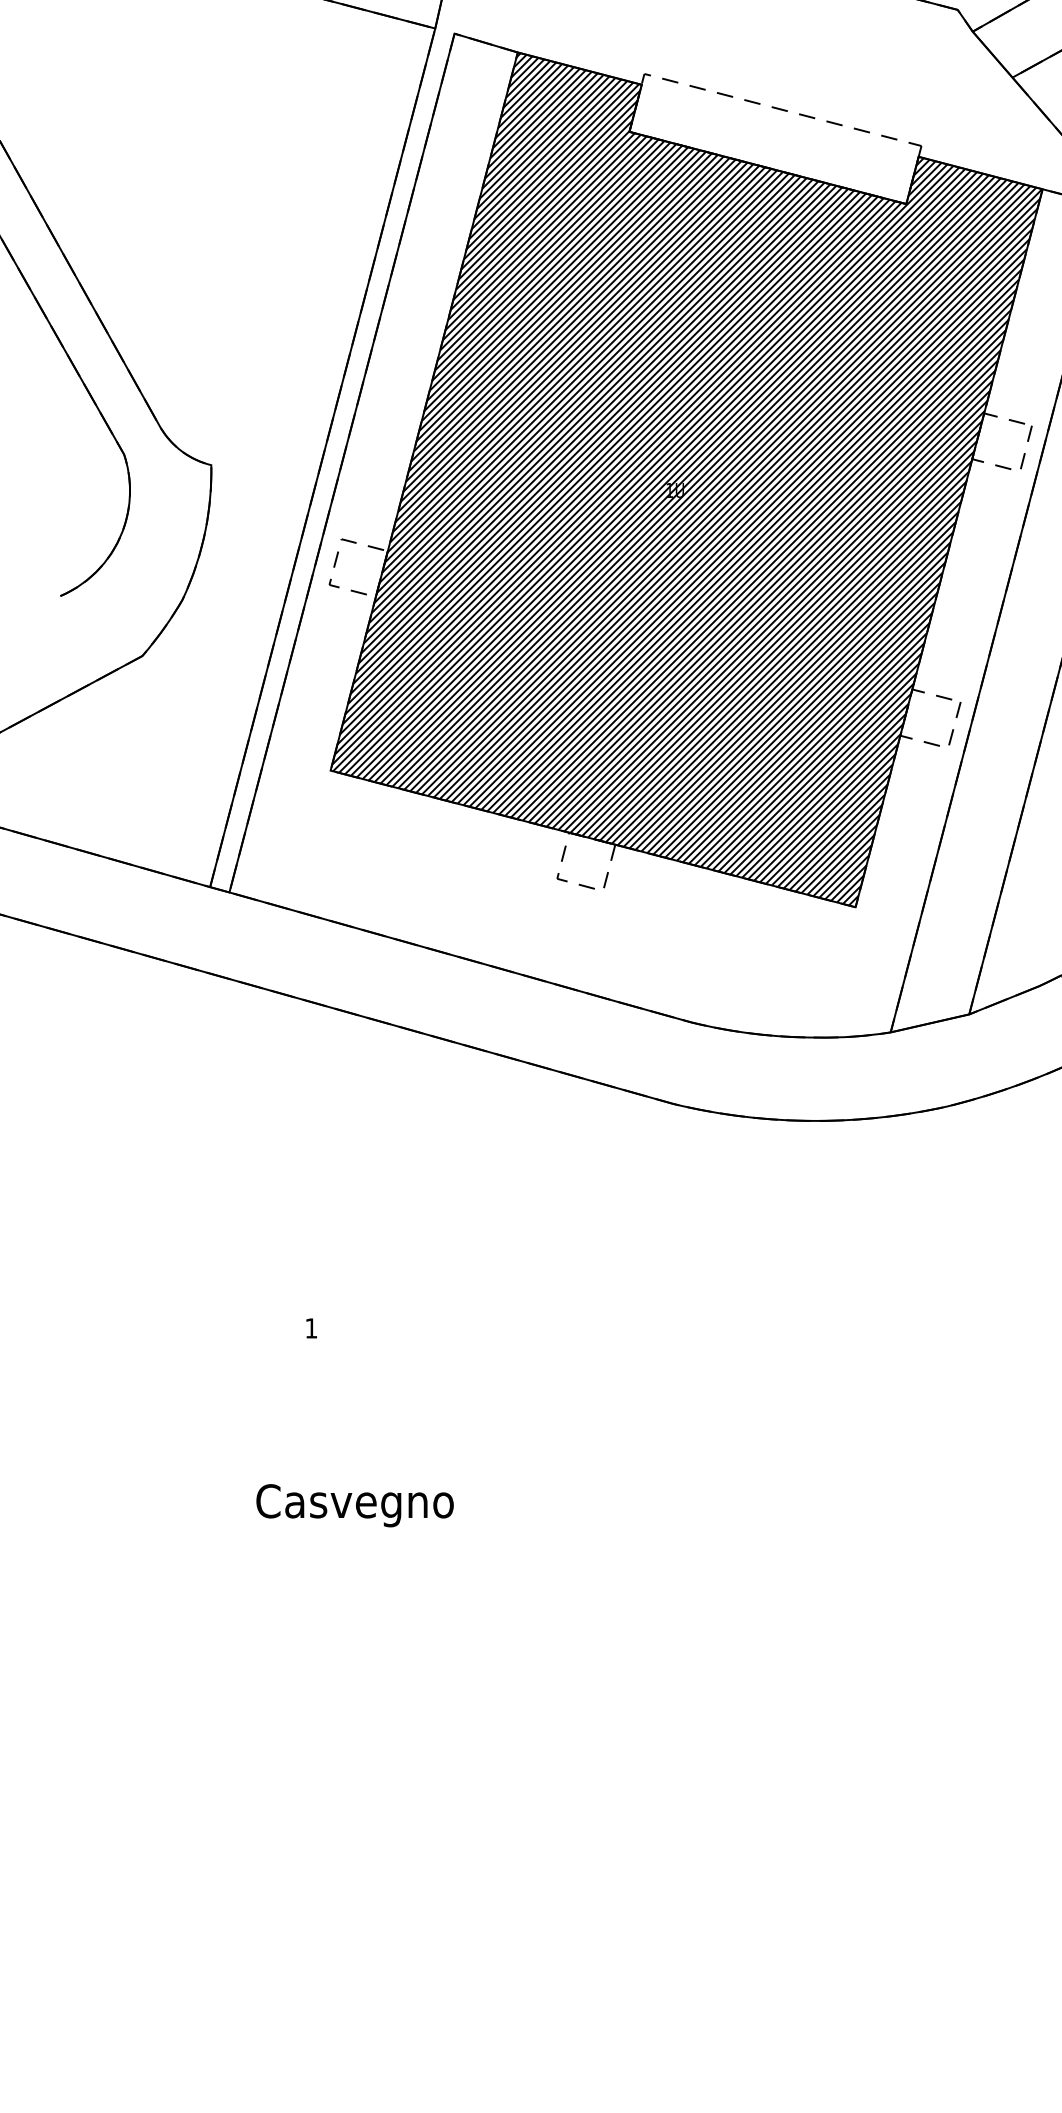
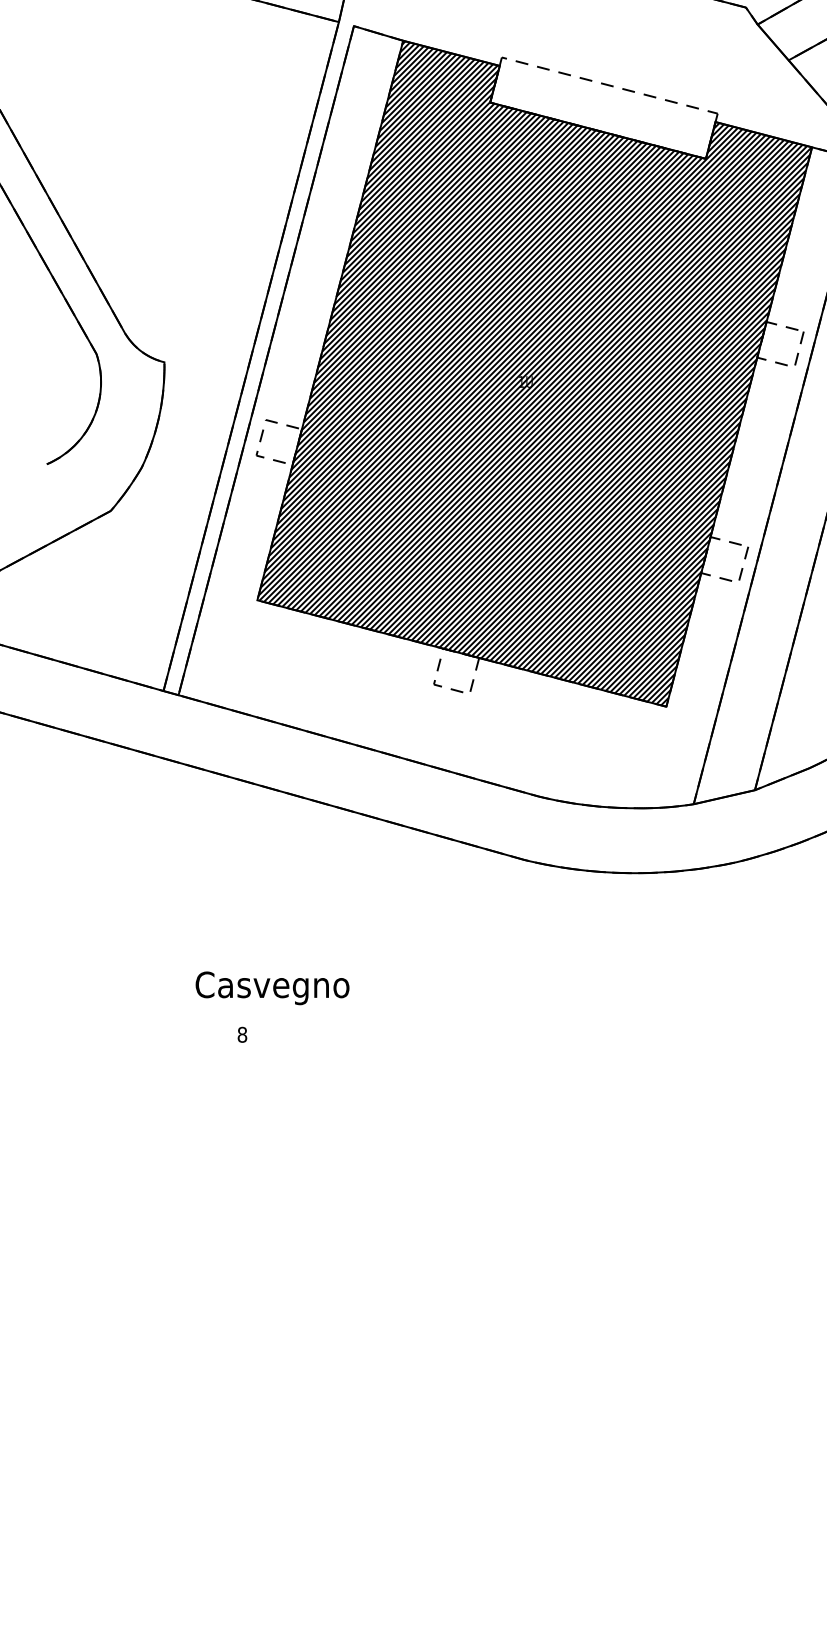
text: (311, 1328) -> (242, 1034), 1 -> 8
text: (354, 1505) -> (272, 988), moved

